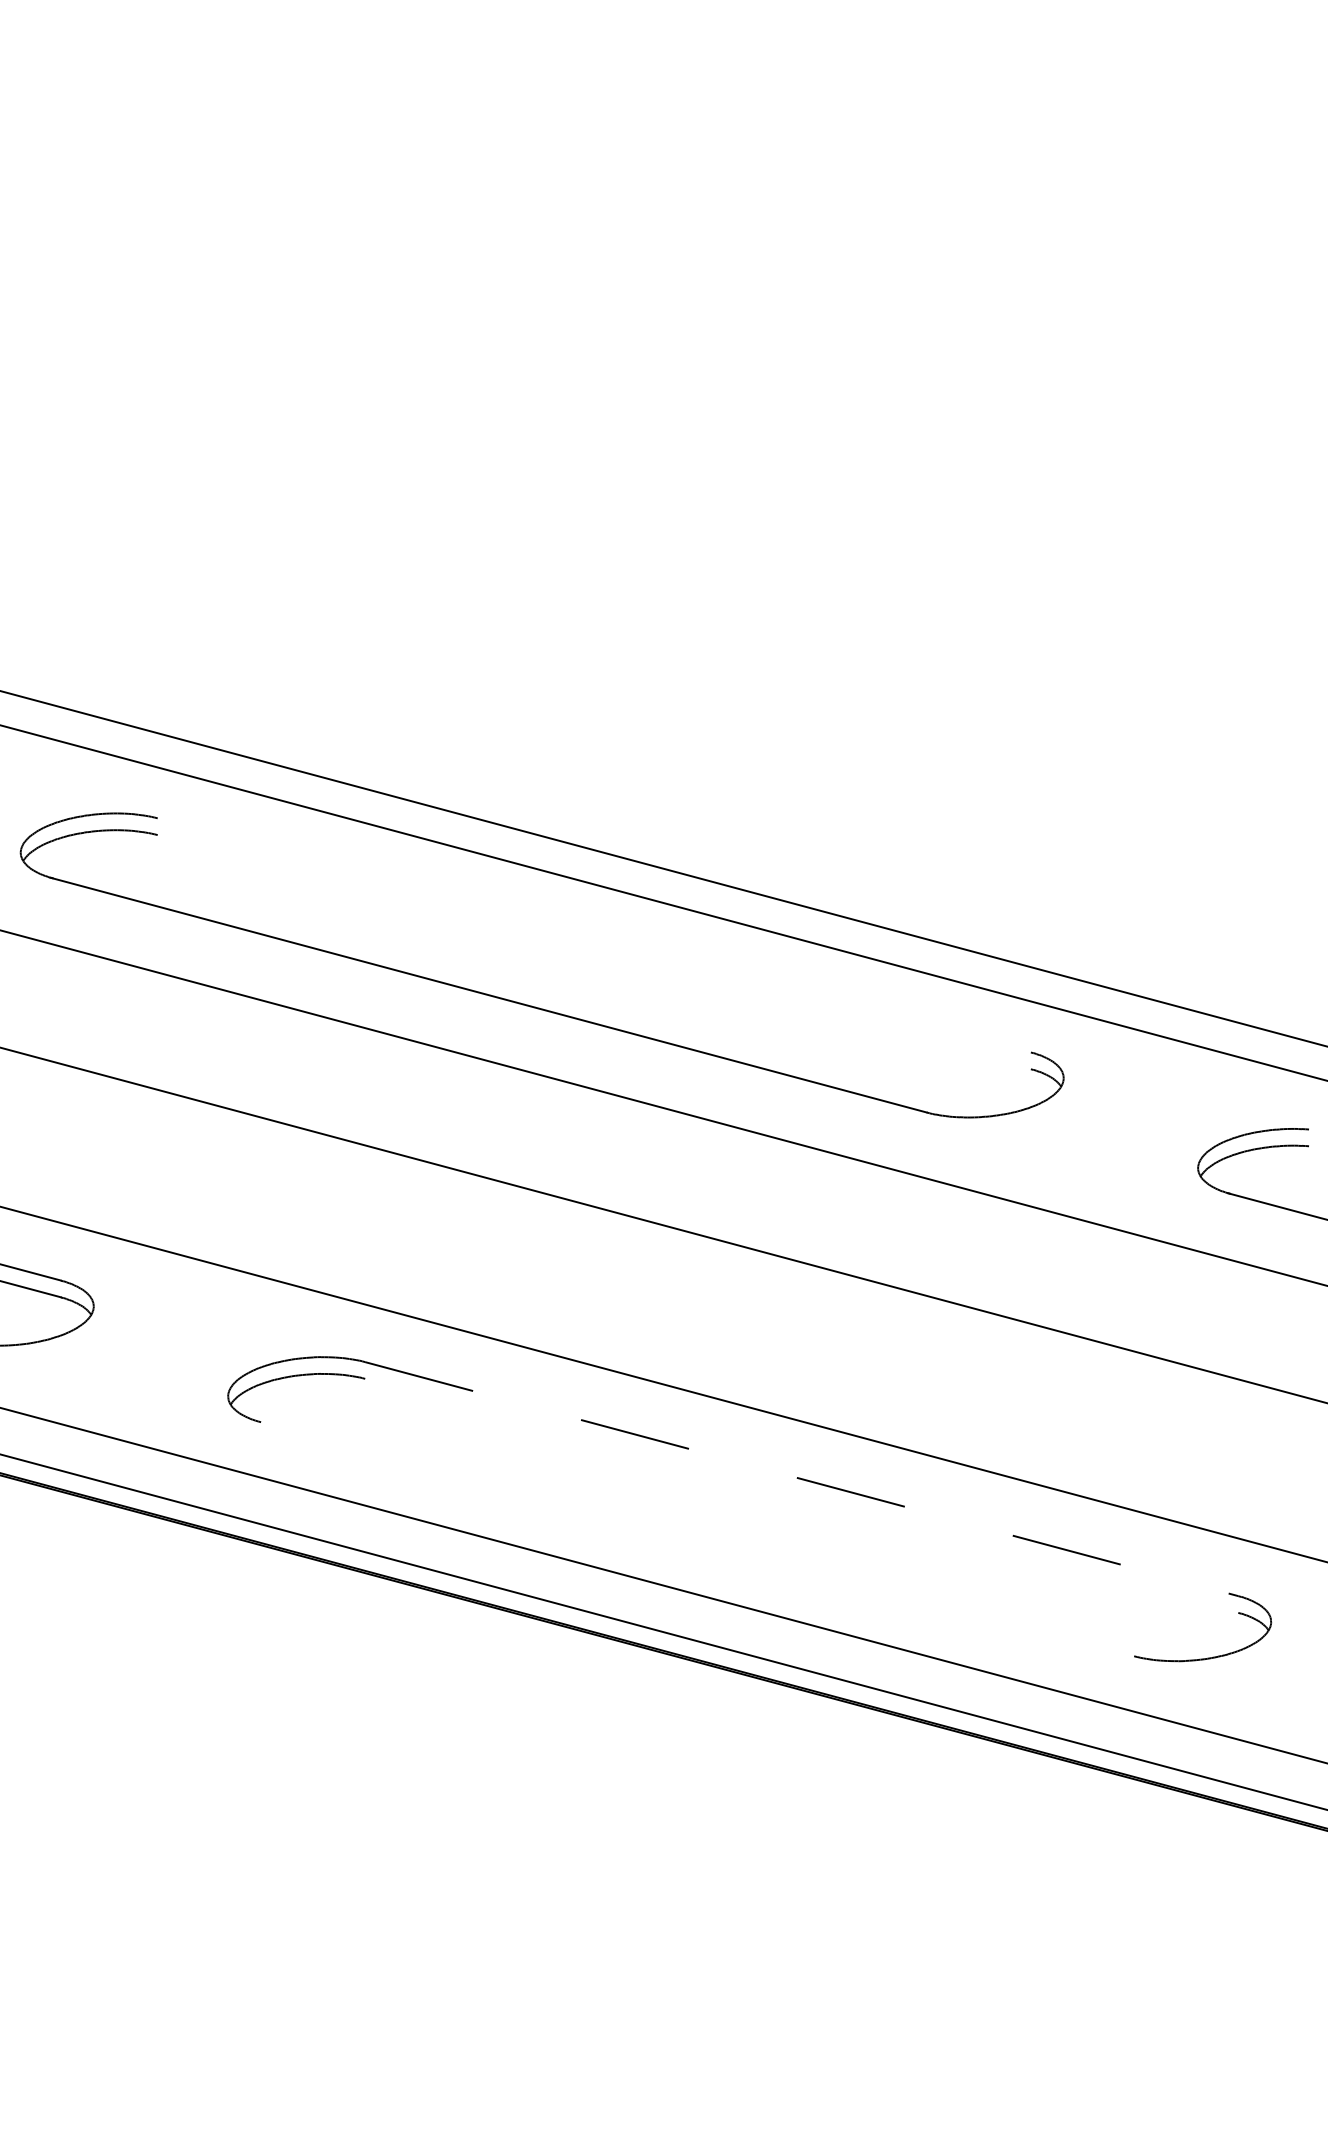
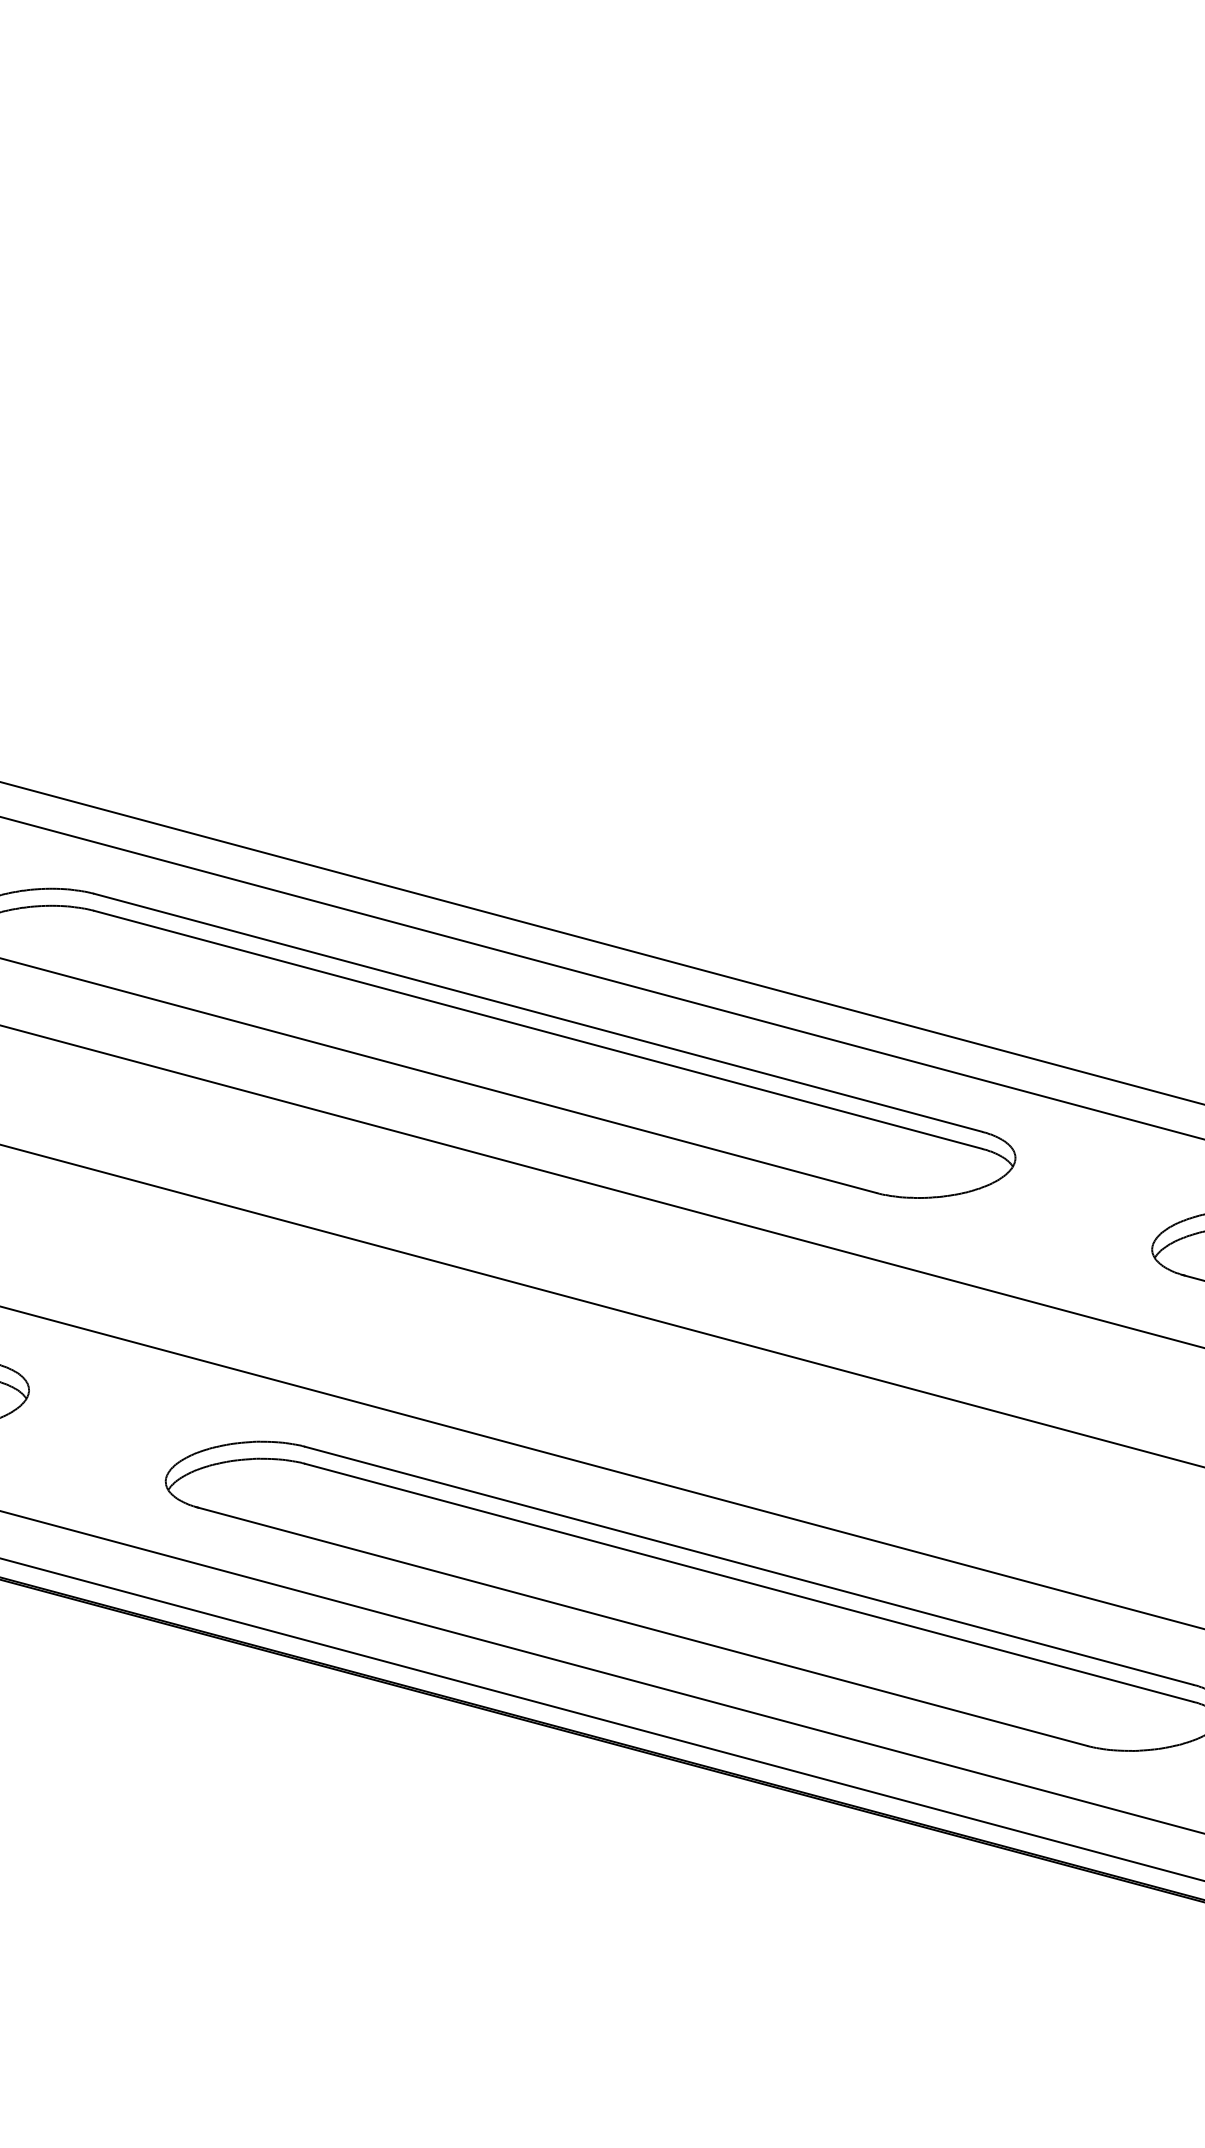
line: (593, 935) -> (537, 1012), added
line: (593, 952) -> (537, 1030), added
line: (801, 1479) -> (748, 1566), dashed -> solid
line: (801, 1495) -> (748, 1582), added
line: (696, 1538) -> (642, 1626), added

